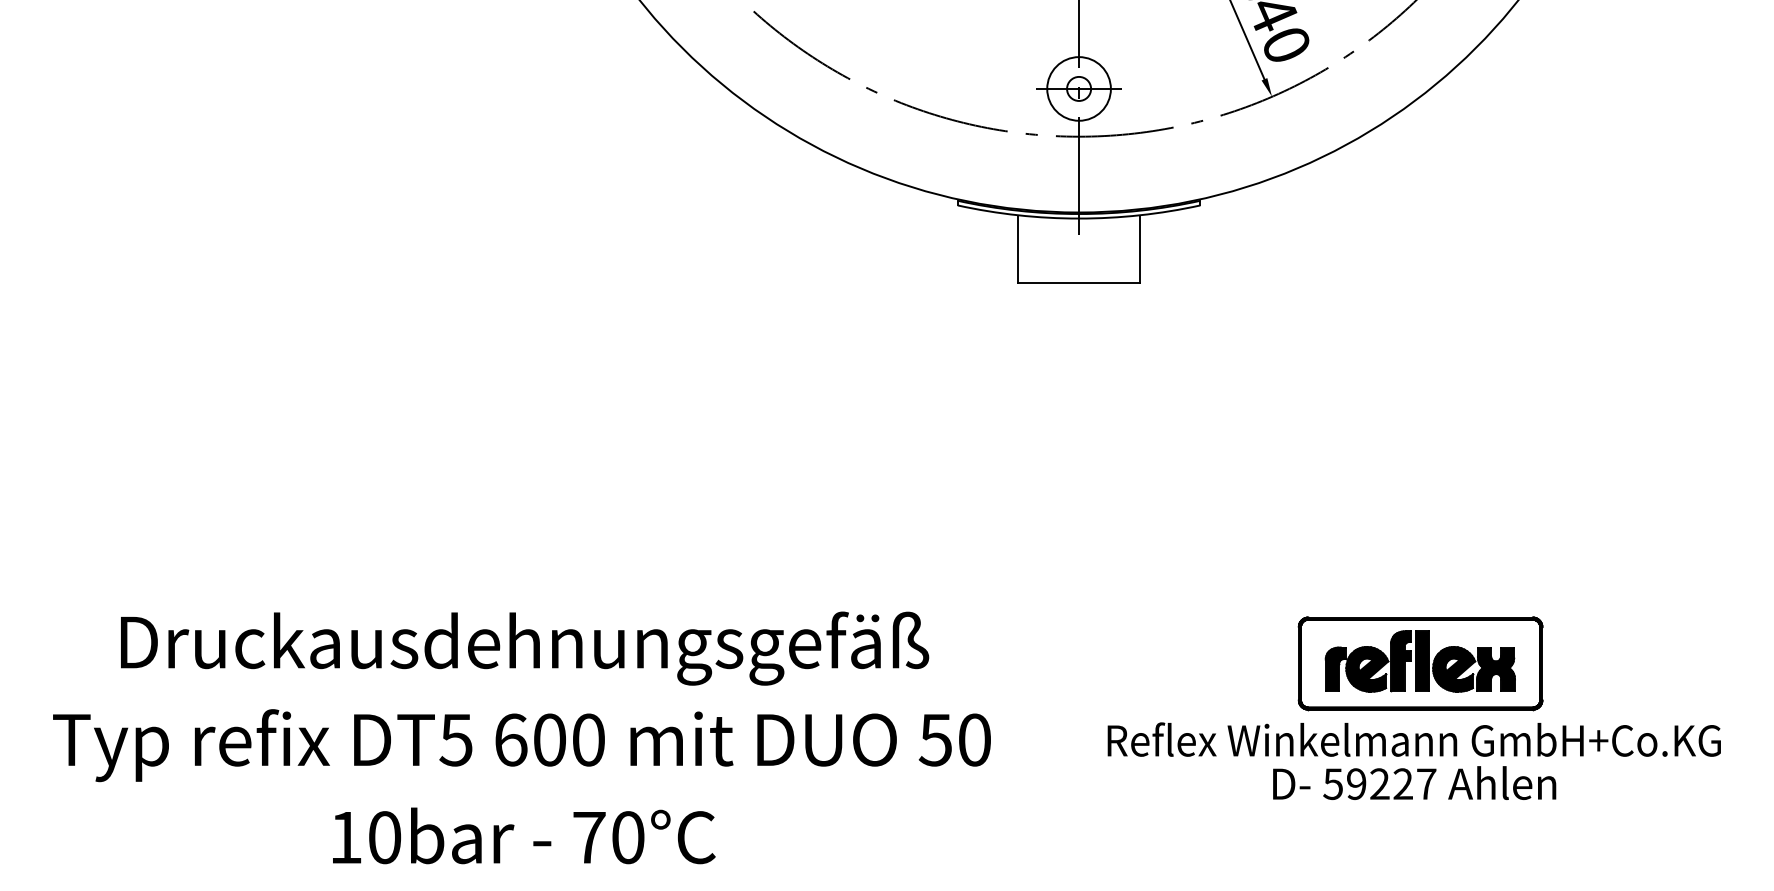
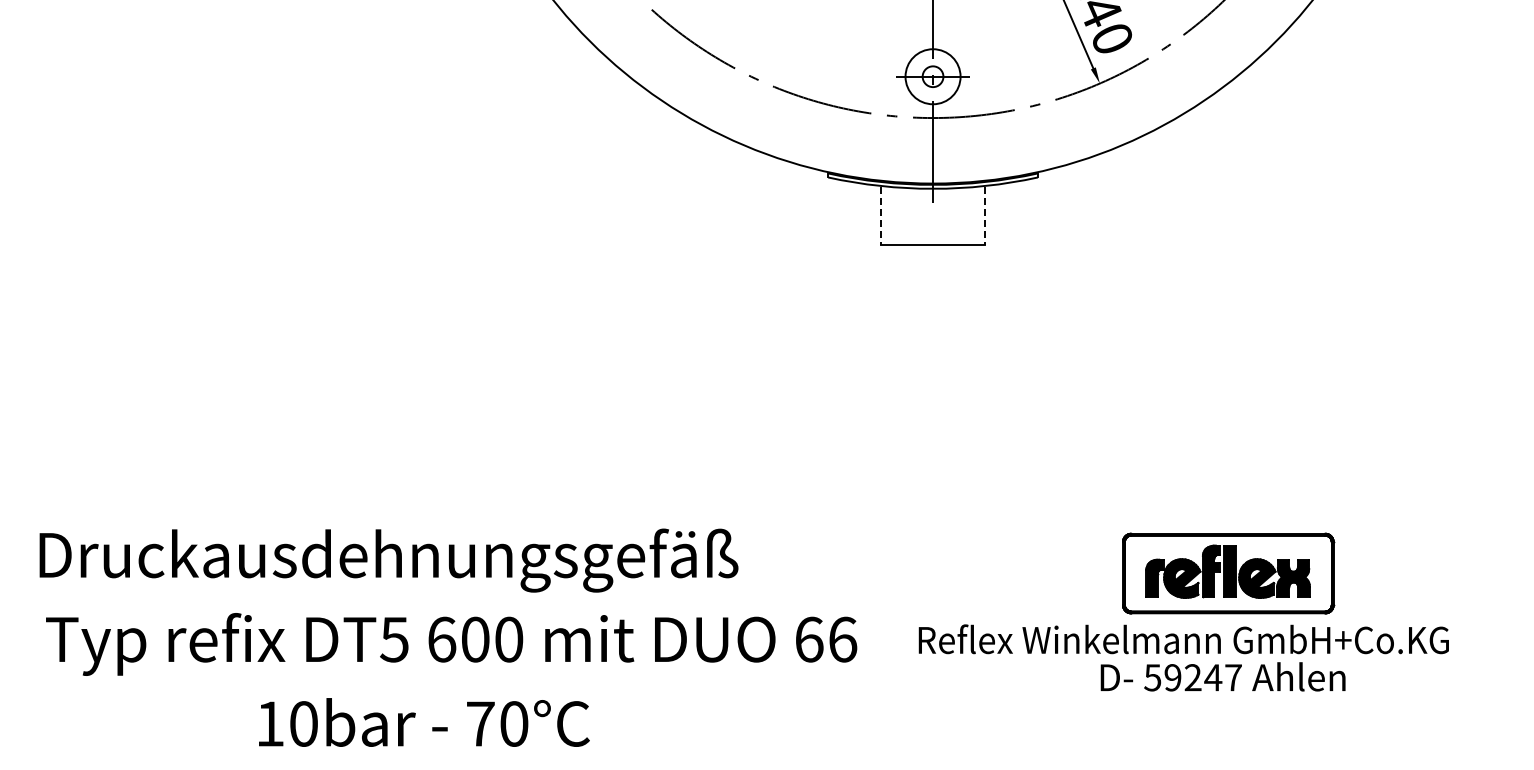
line: (1018, 249) -> (880, 215), solid -> dashed
line: (1139, 249) -> (985, 215), solid -> dashed
text: (524, 648) -> (388, 560), moved
text: (954, 739) -> (825, 639), 50 -> 66
text: (1413, 739) -> (1183, 639), moved
text: (1403, 783) -> (1213, 677), 59227 -> 59247
text: (524, 835) -> (424, 722), moved

